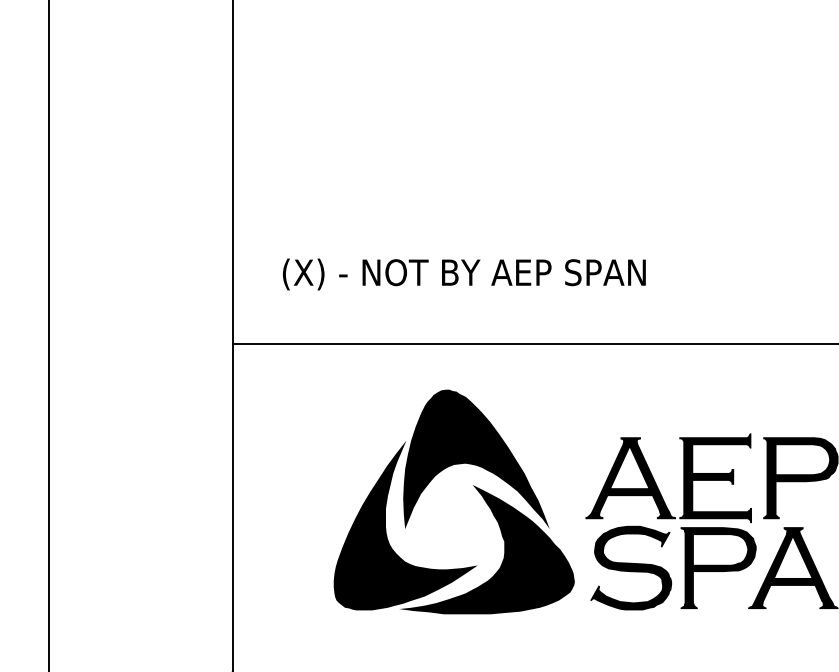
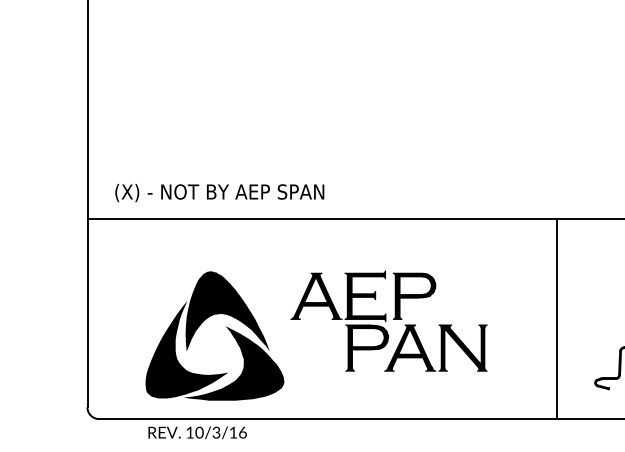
text: (463, 273) -> (219, 192), moved
part: (474, 487) -> (226, 327), moved
fill: (630, 567) -> (316, 347), removed

